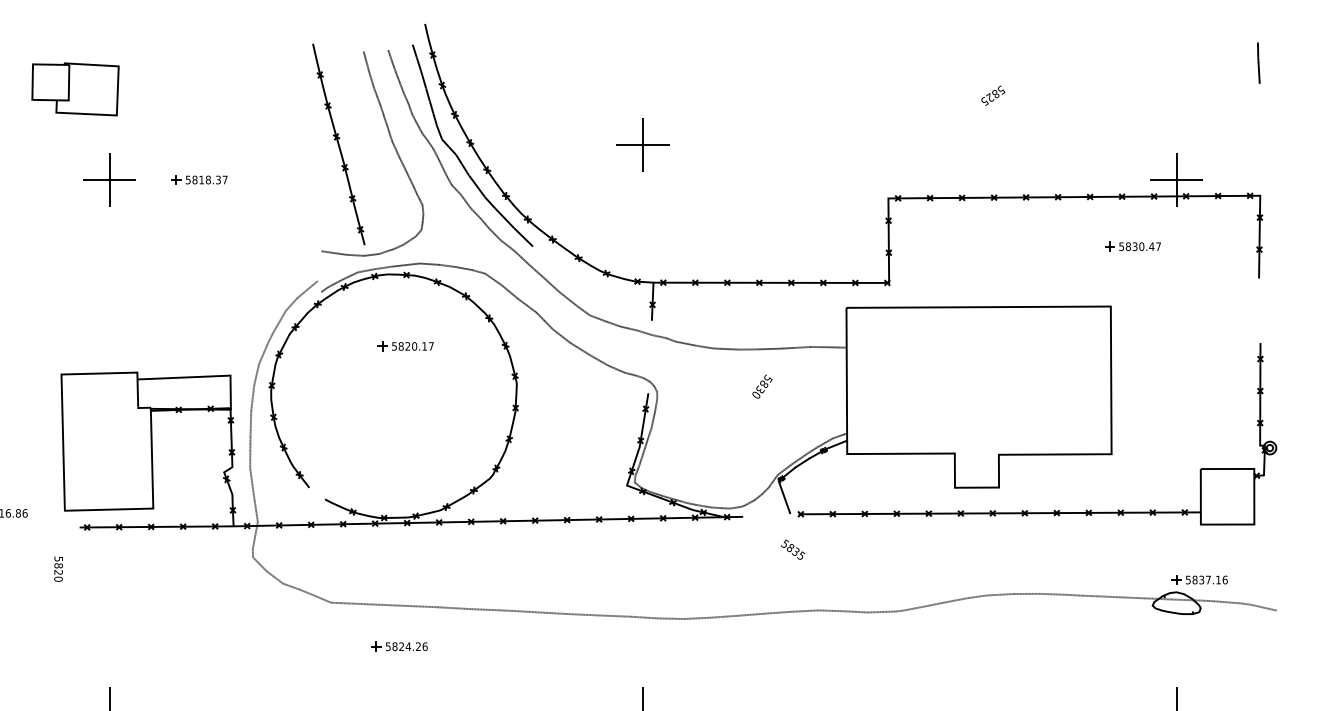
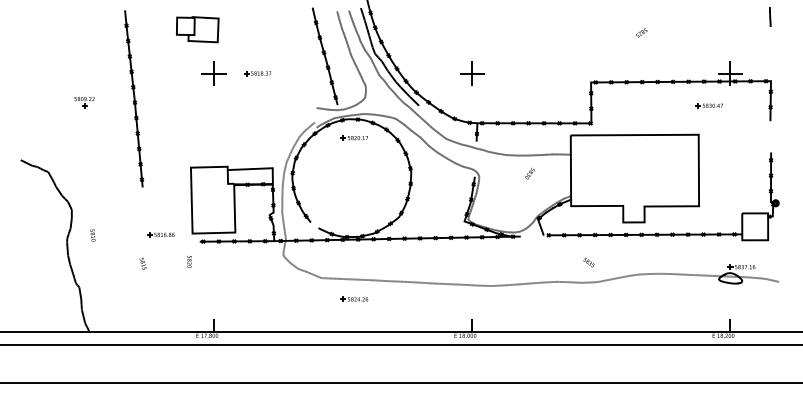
part: (643, 144) -> (472, 73), moved
part: (403, 345) -> (353, 137), moved
text: (792, 549) -> (588, 262), moved

